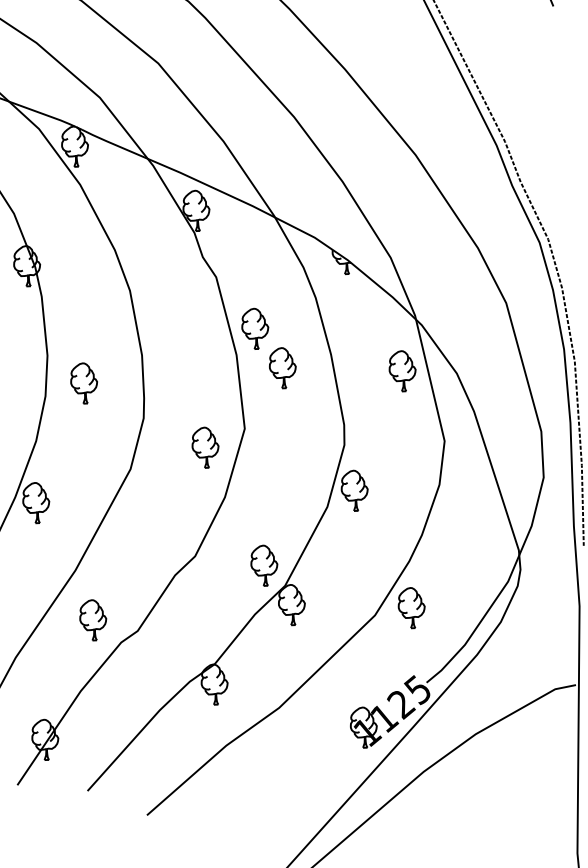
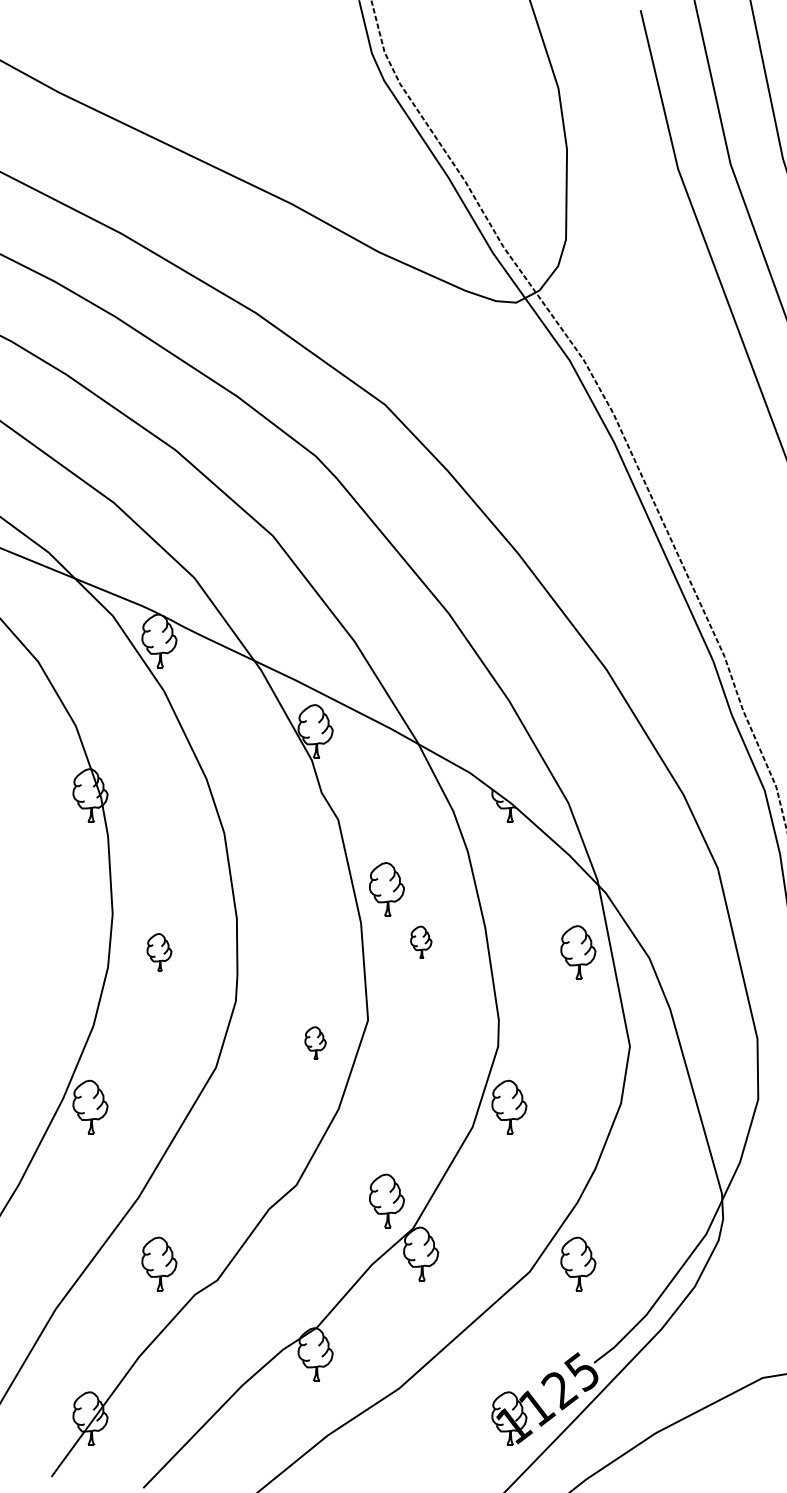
part: (283, 368) -> (421, 942), size x0.6
part: (84, 383) -> (159, 952), size x0.7
part: (205, 447) -> (315, 1042), size x0.6

